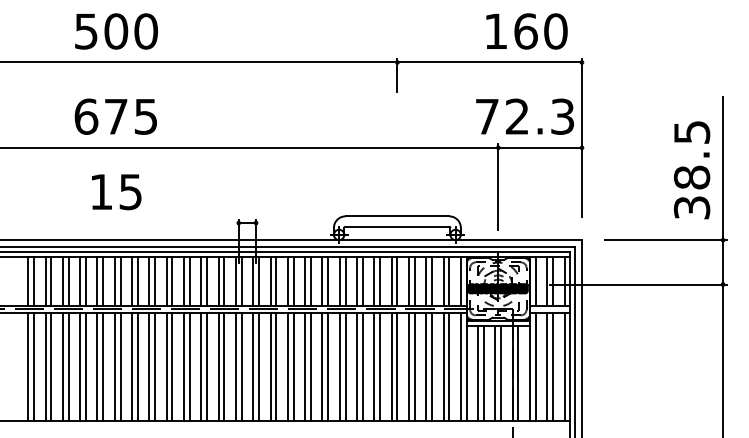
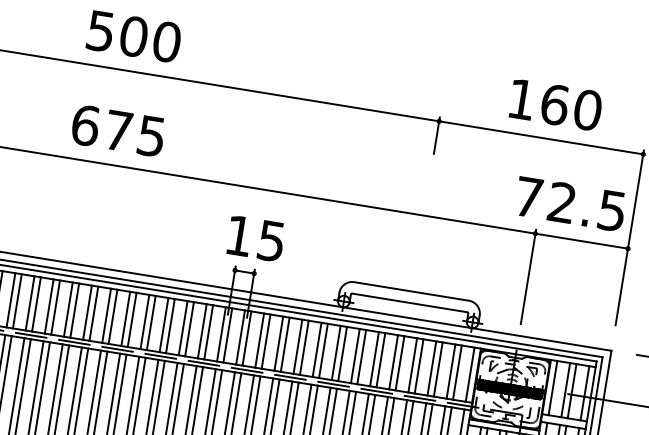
text: (526, 31) -> (555, 104), moved
text: (562, 116) -> (612, 210), 72.3 -> 72.5
text: (116, 192) -> (255, 239), moved

